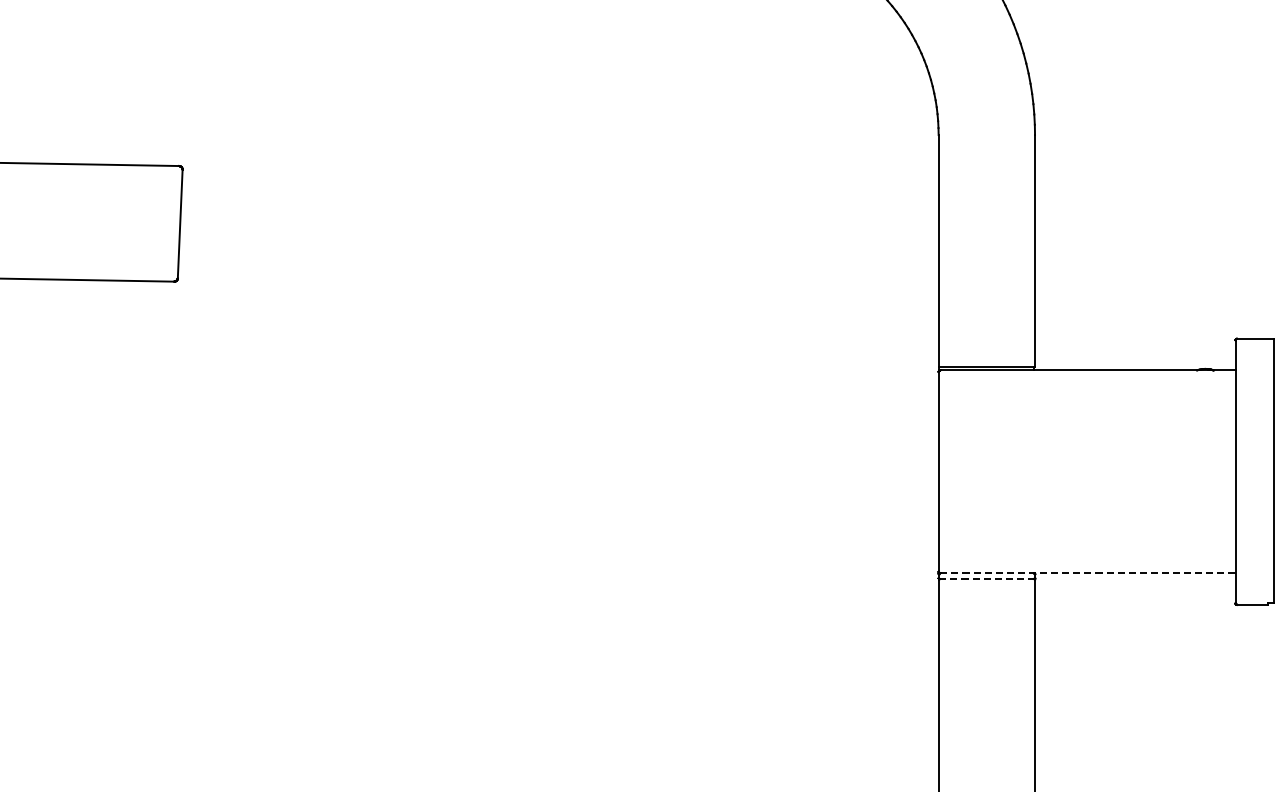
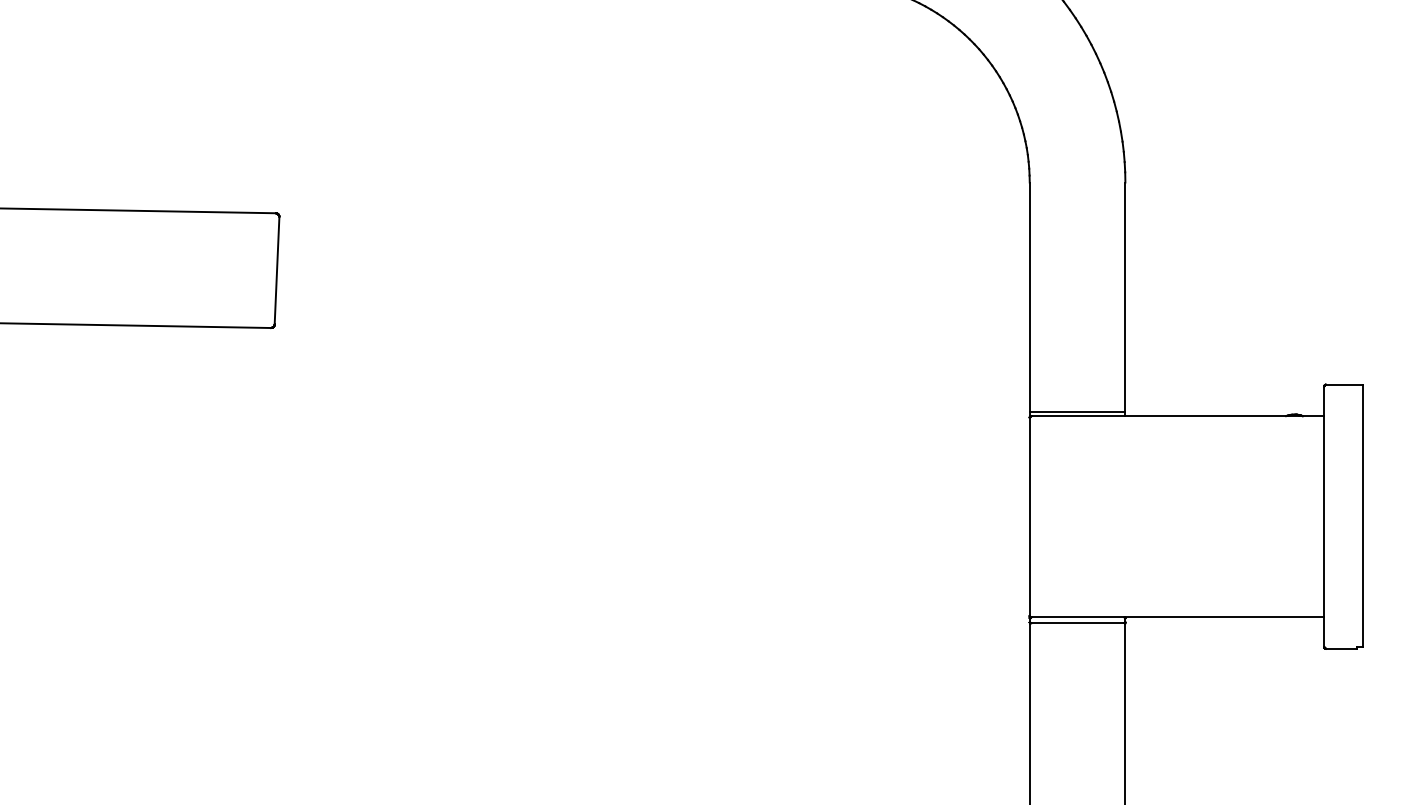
line: (1087, 573) -> (1177, 617), dashed -> solid
line: (986, 579) -> (1077, 623), dashed -> solid

